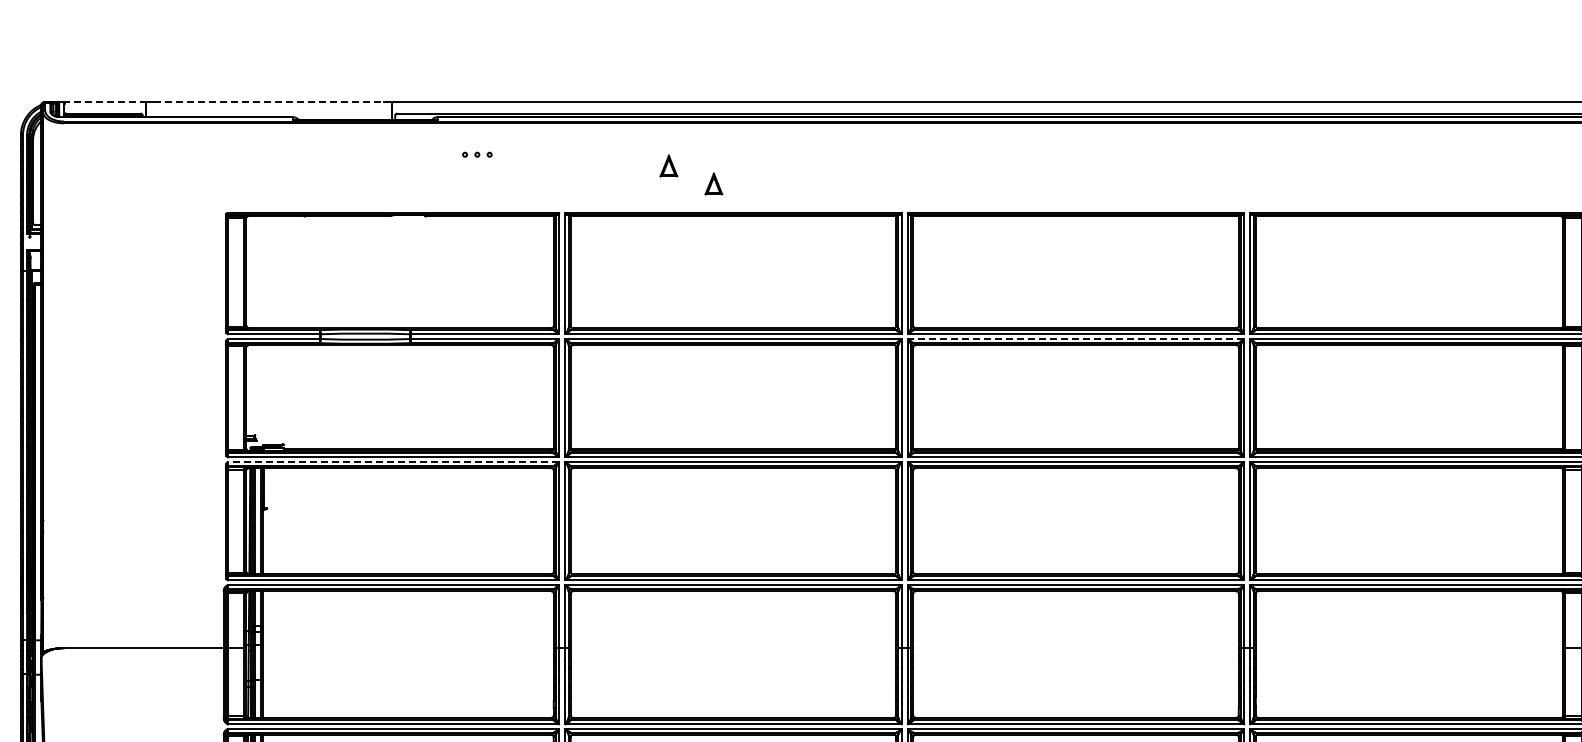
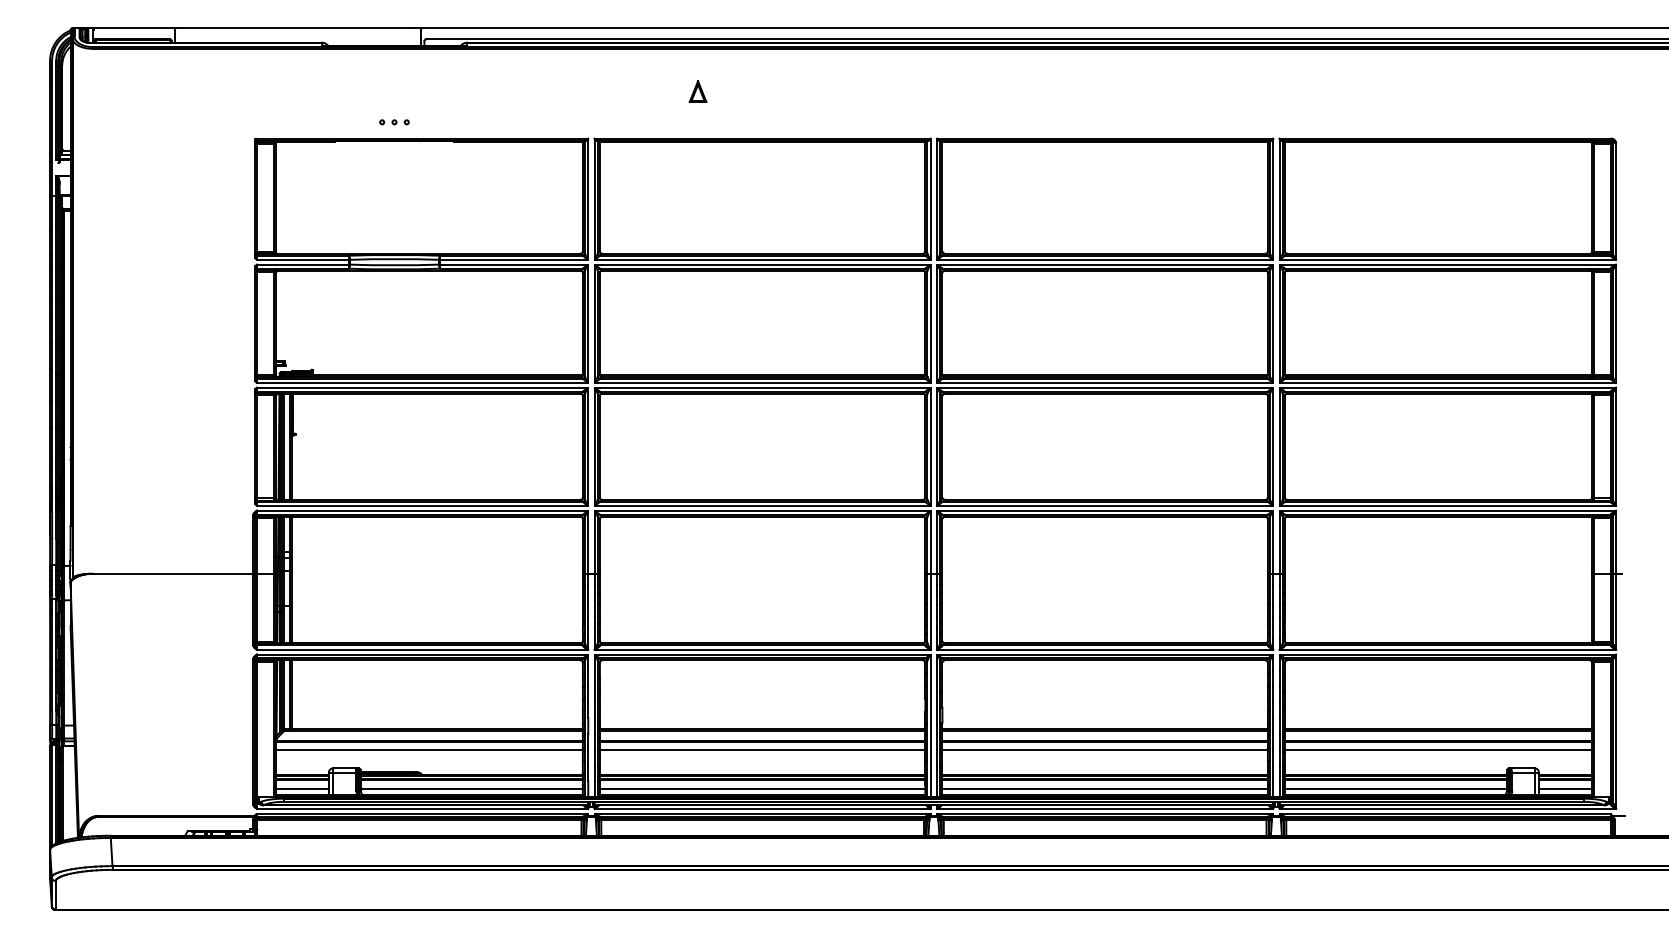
line: (104, 102) -> (133, 28), dashed -> solid
line: (269, 102) -> (298, 28), dashed -> solid
part: (477, 154) -> (394, 122), moved
part: (713, 183) -> (742, 109), removed
line: (1075, 338) -> (1104, 264), dashed -> solid
line: (393, 461) -> (422, 387), dashed -> solid

